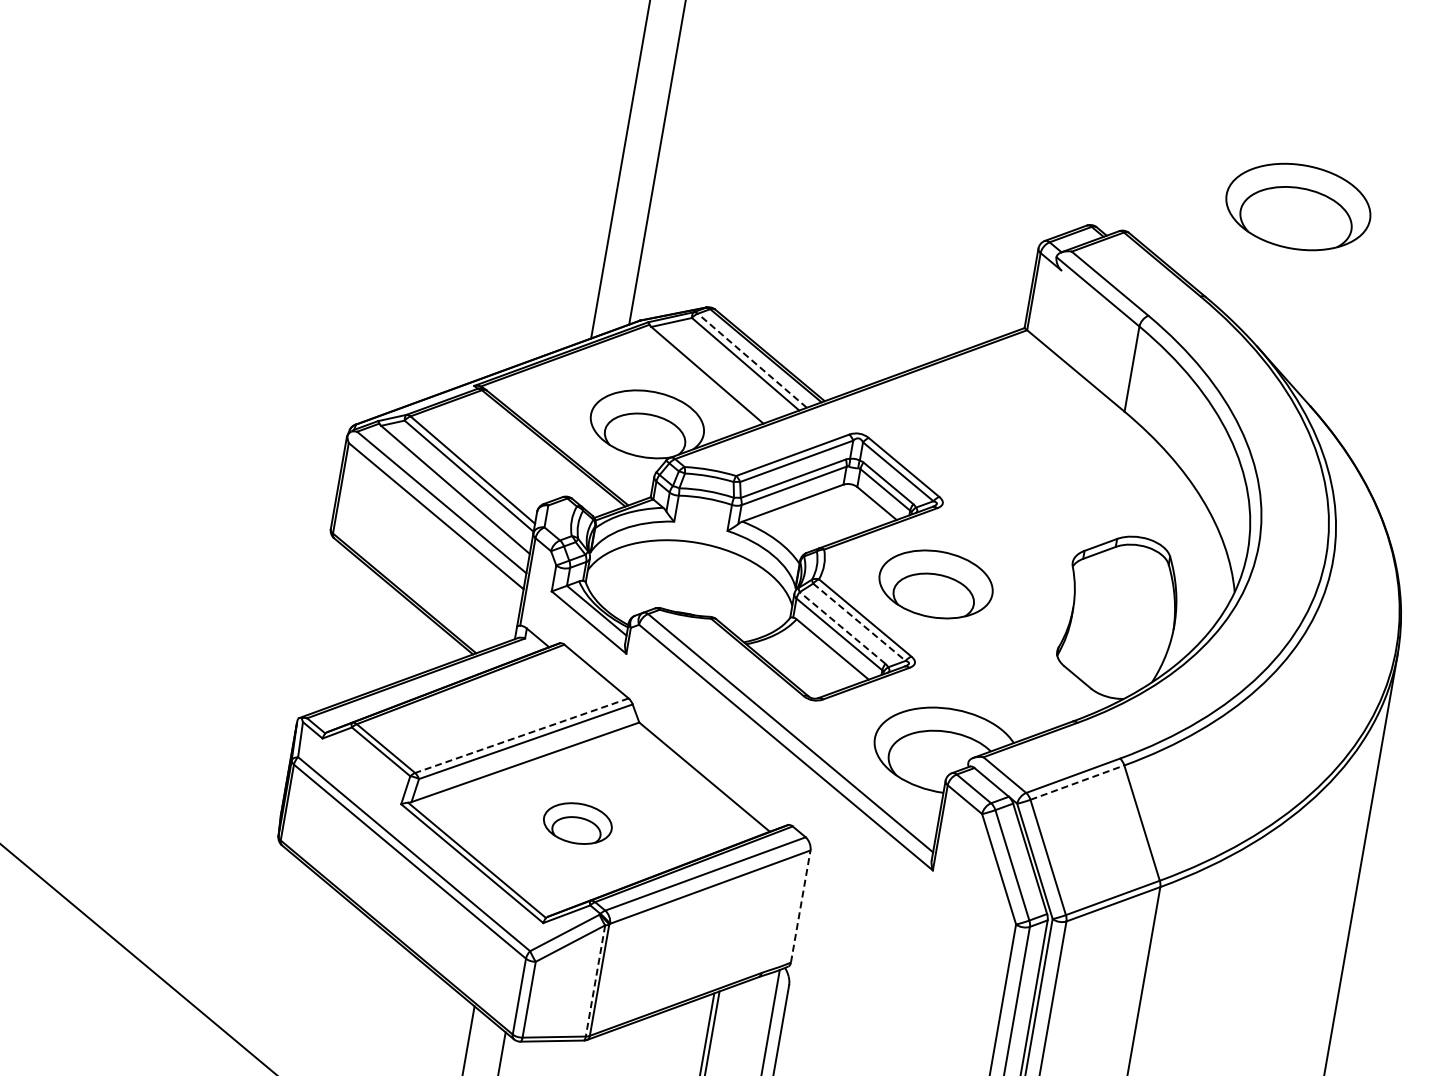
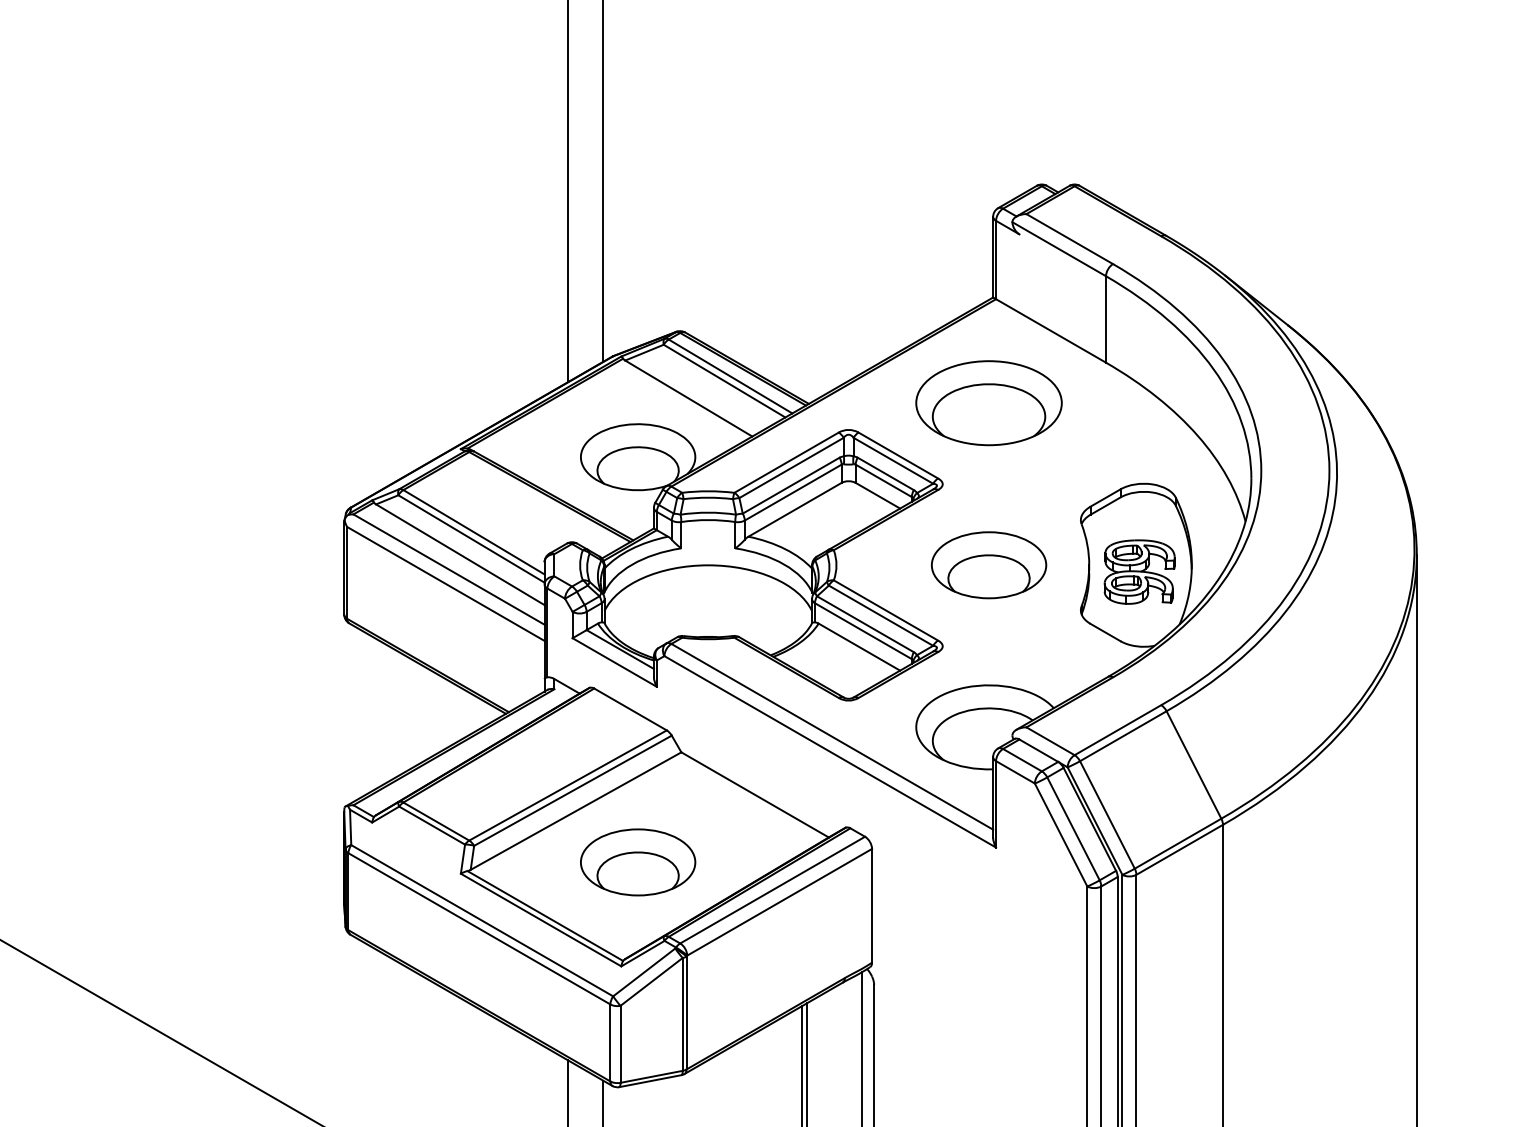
part: (1297, 207) -> (988, 403), moved
line: (752, 360) -> (730, 376), dashed -> solid
part: (936, 584) -> (989, 565), moved
line: (859, 622) -> (881, 615), dashed -> solid
part: (1121, 623) -> (1139, 571), added
line: (842, 628) -> (865, 624), dashed -> solid
line: (521, 735) -> (567, 785), dashed -> solid
line: (1077, 782) -> (1123, 736), dashed -> solid
part: (578, 823) -> (638, 862), size x1.67
line: (801, 906) -> (872, 905), dashed -> solid
line: (595, 980) -> (682, 1014), dashed -> solid

